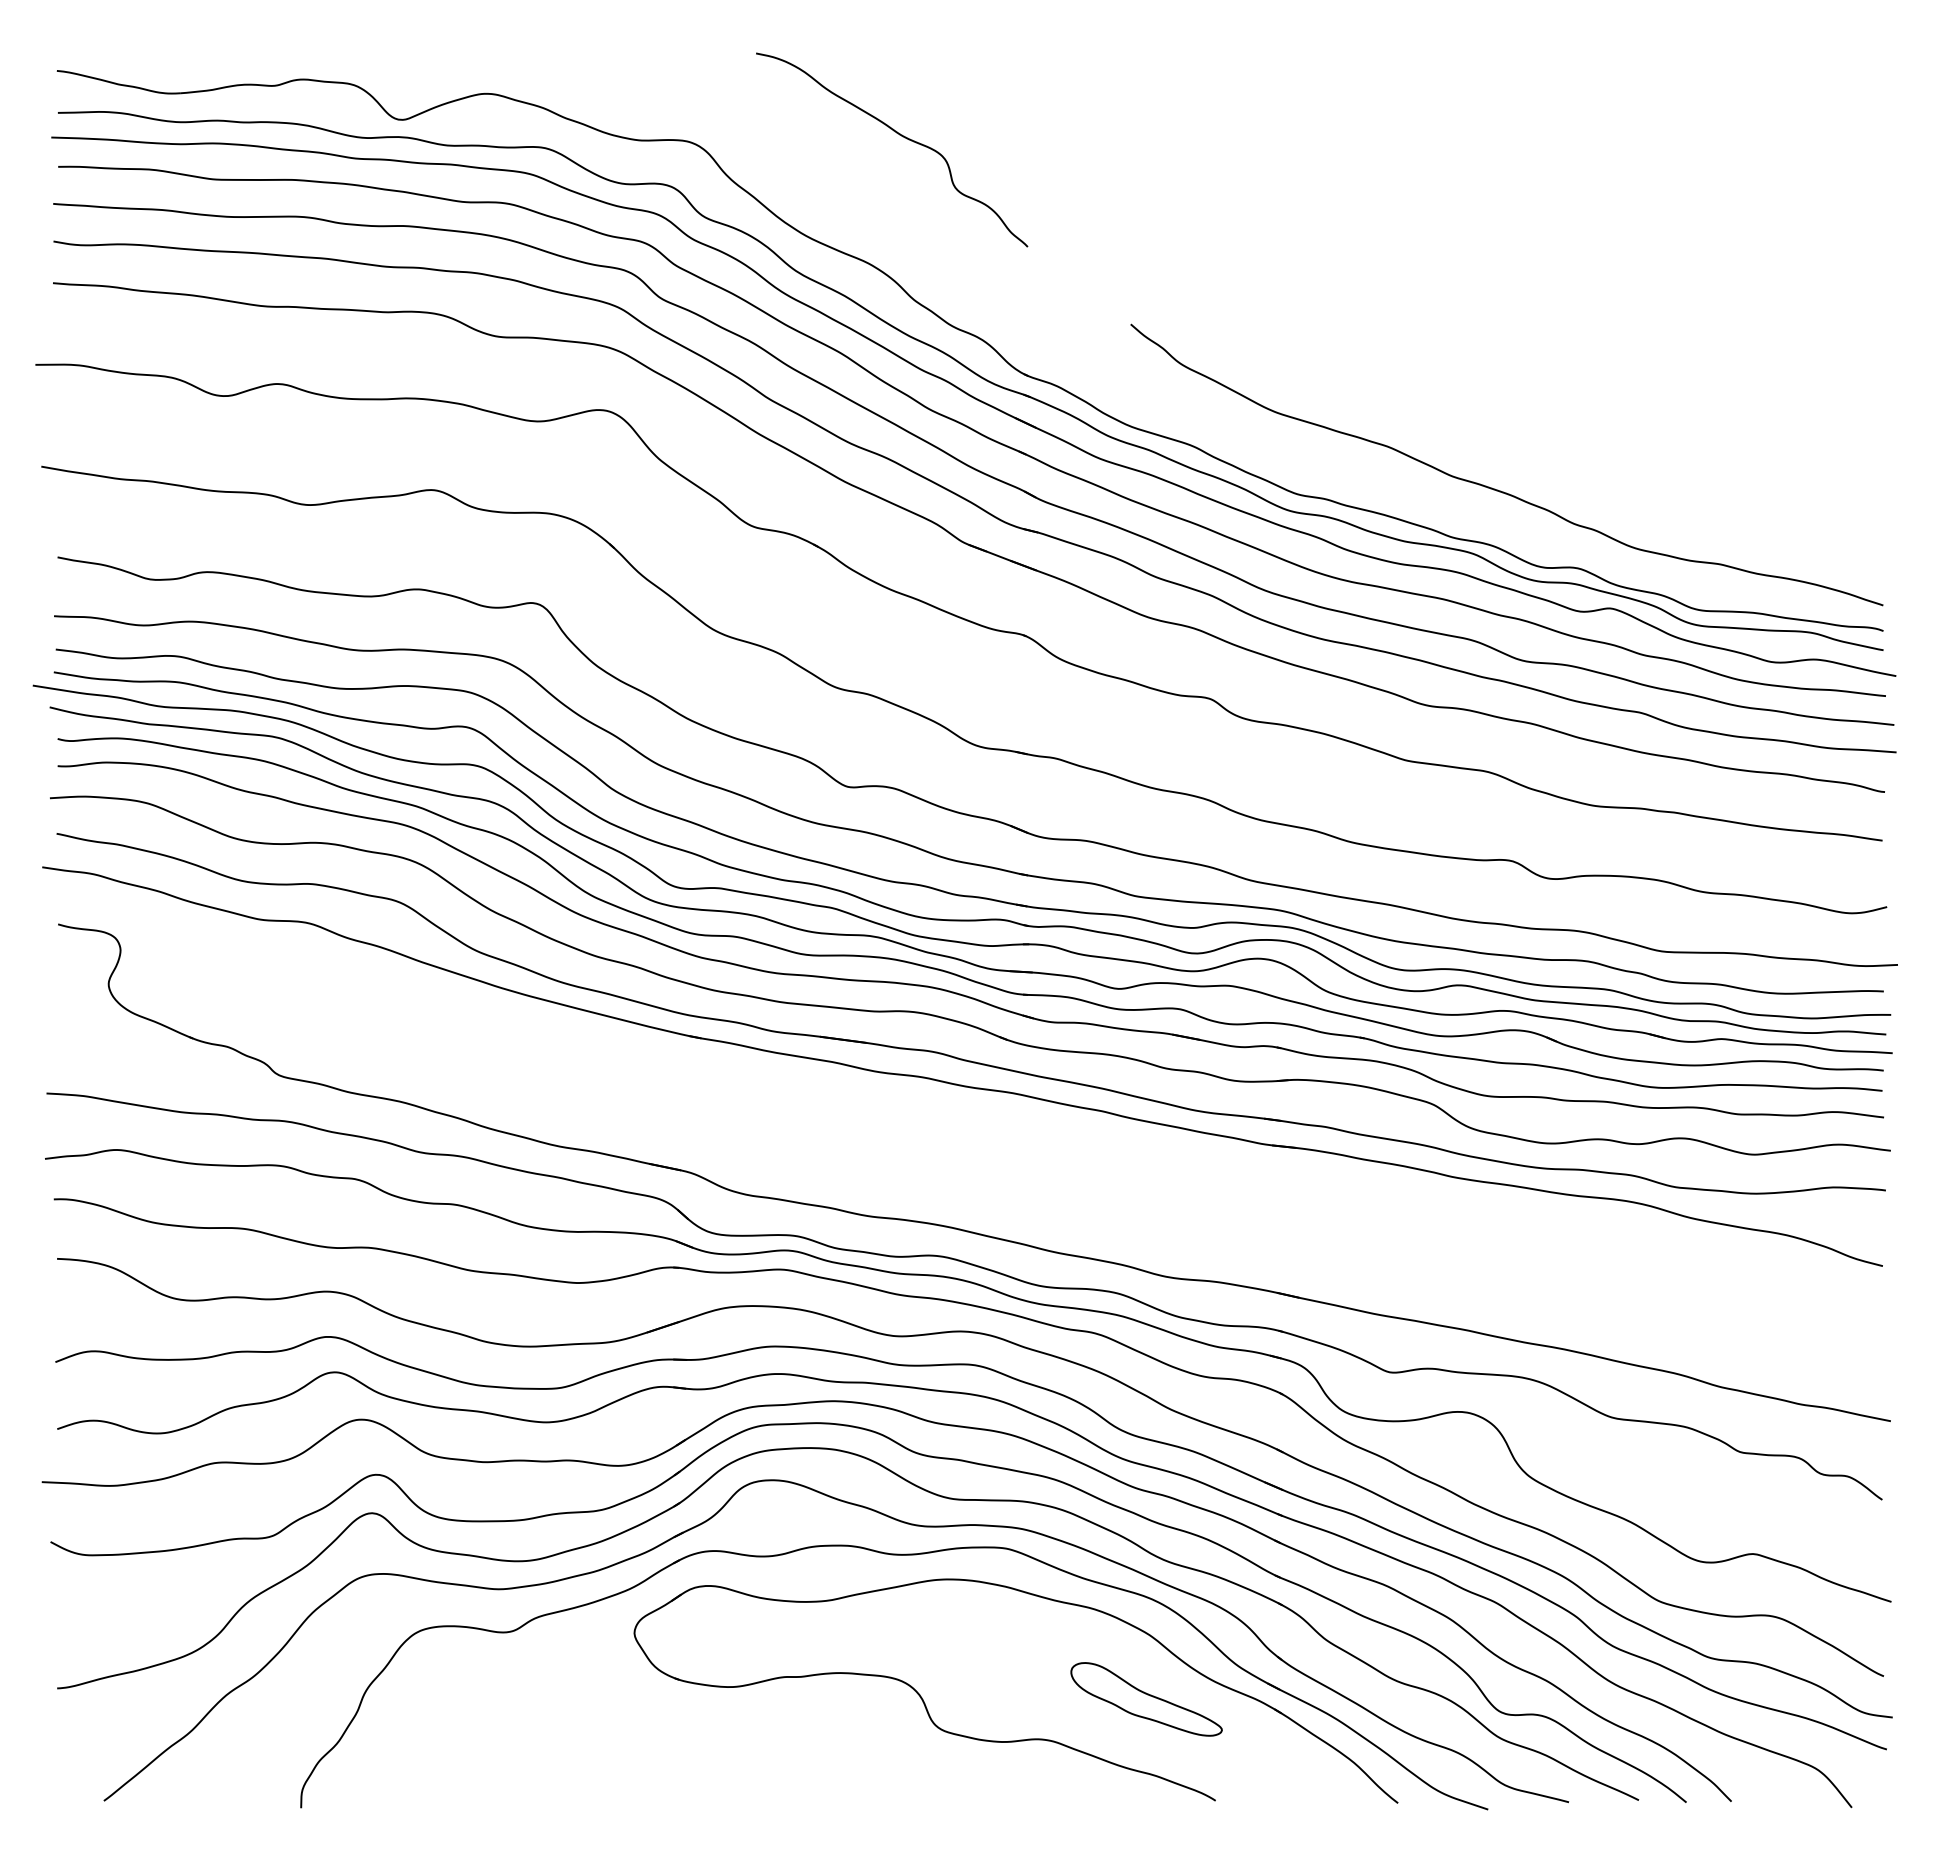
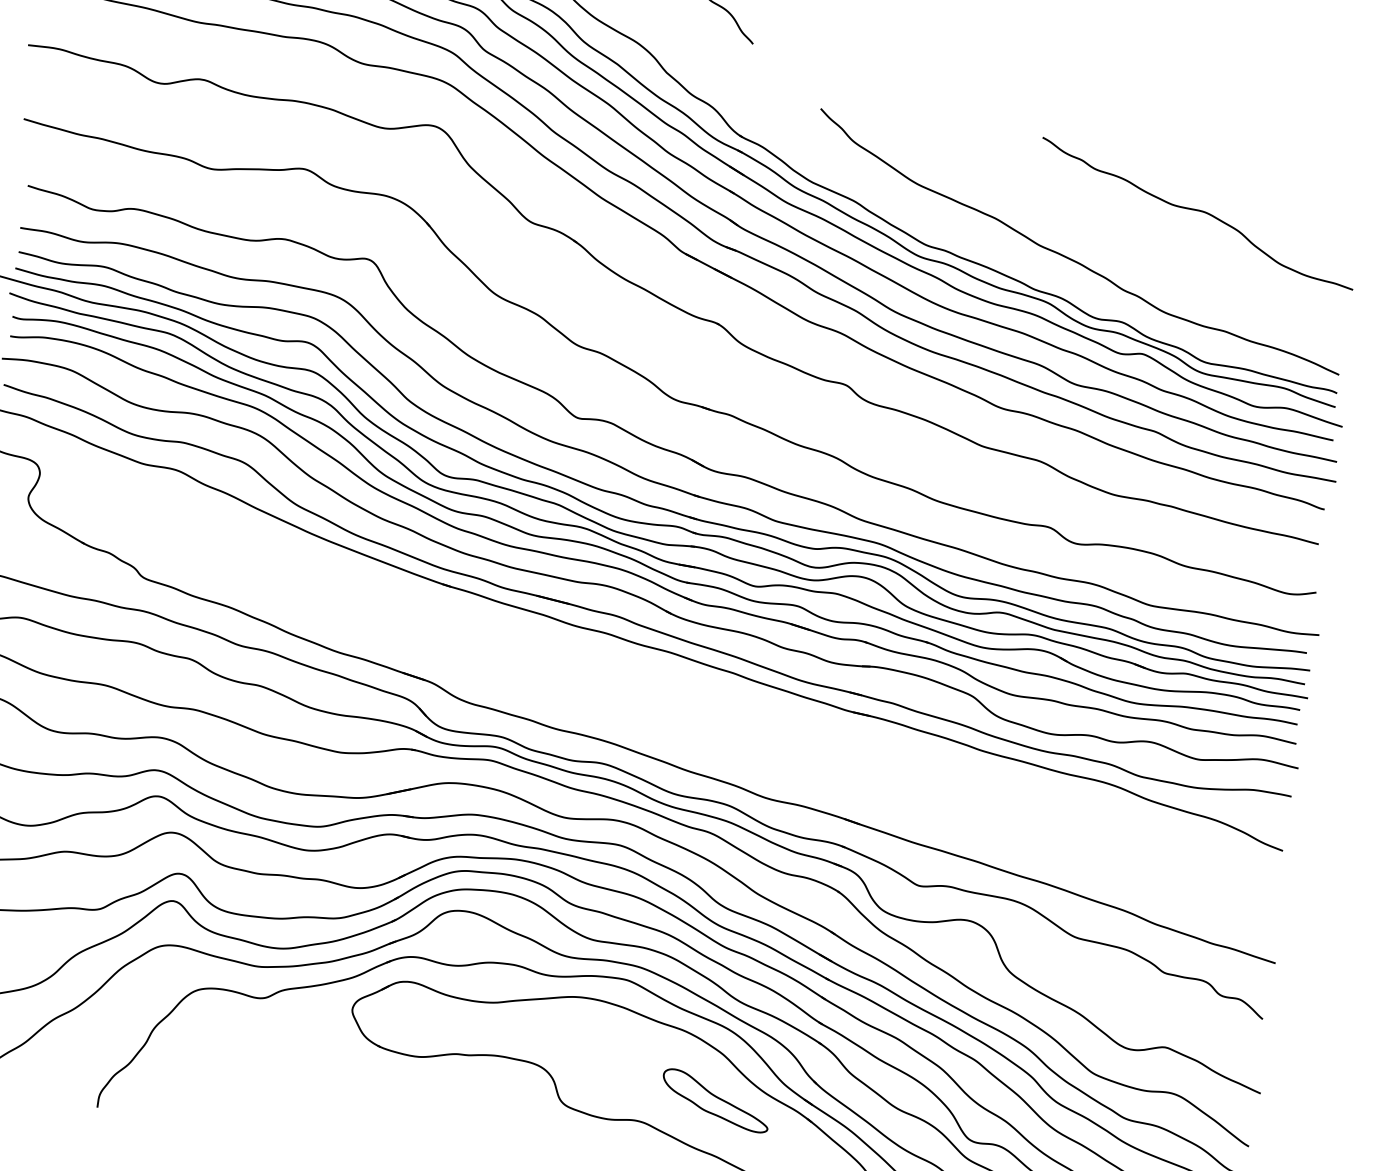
curve: (1663, 403) -> (1197, 210), added

